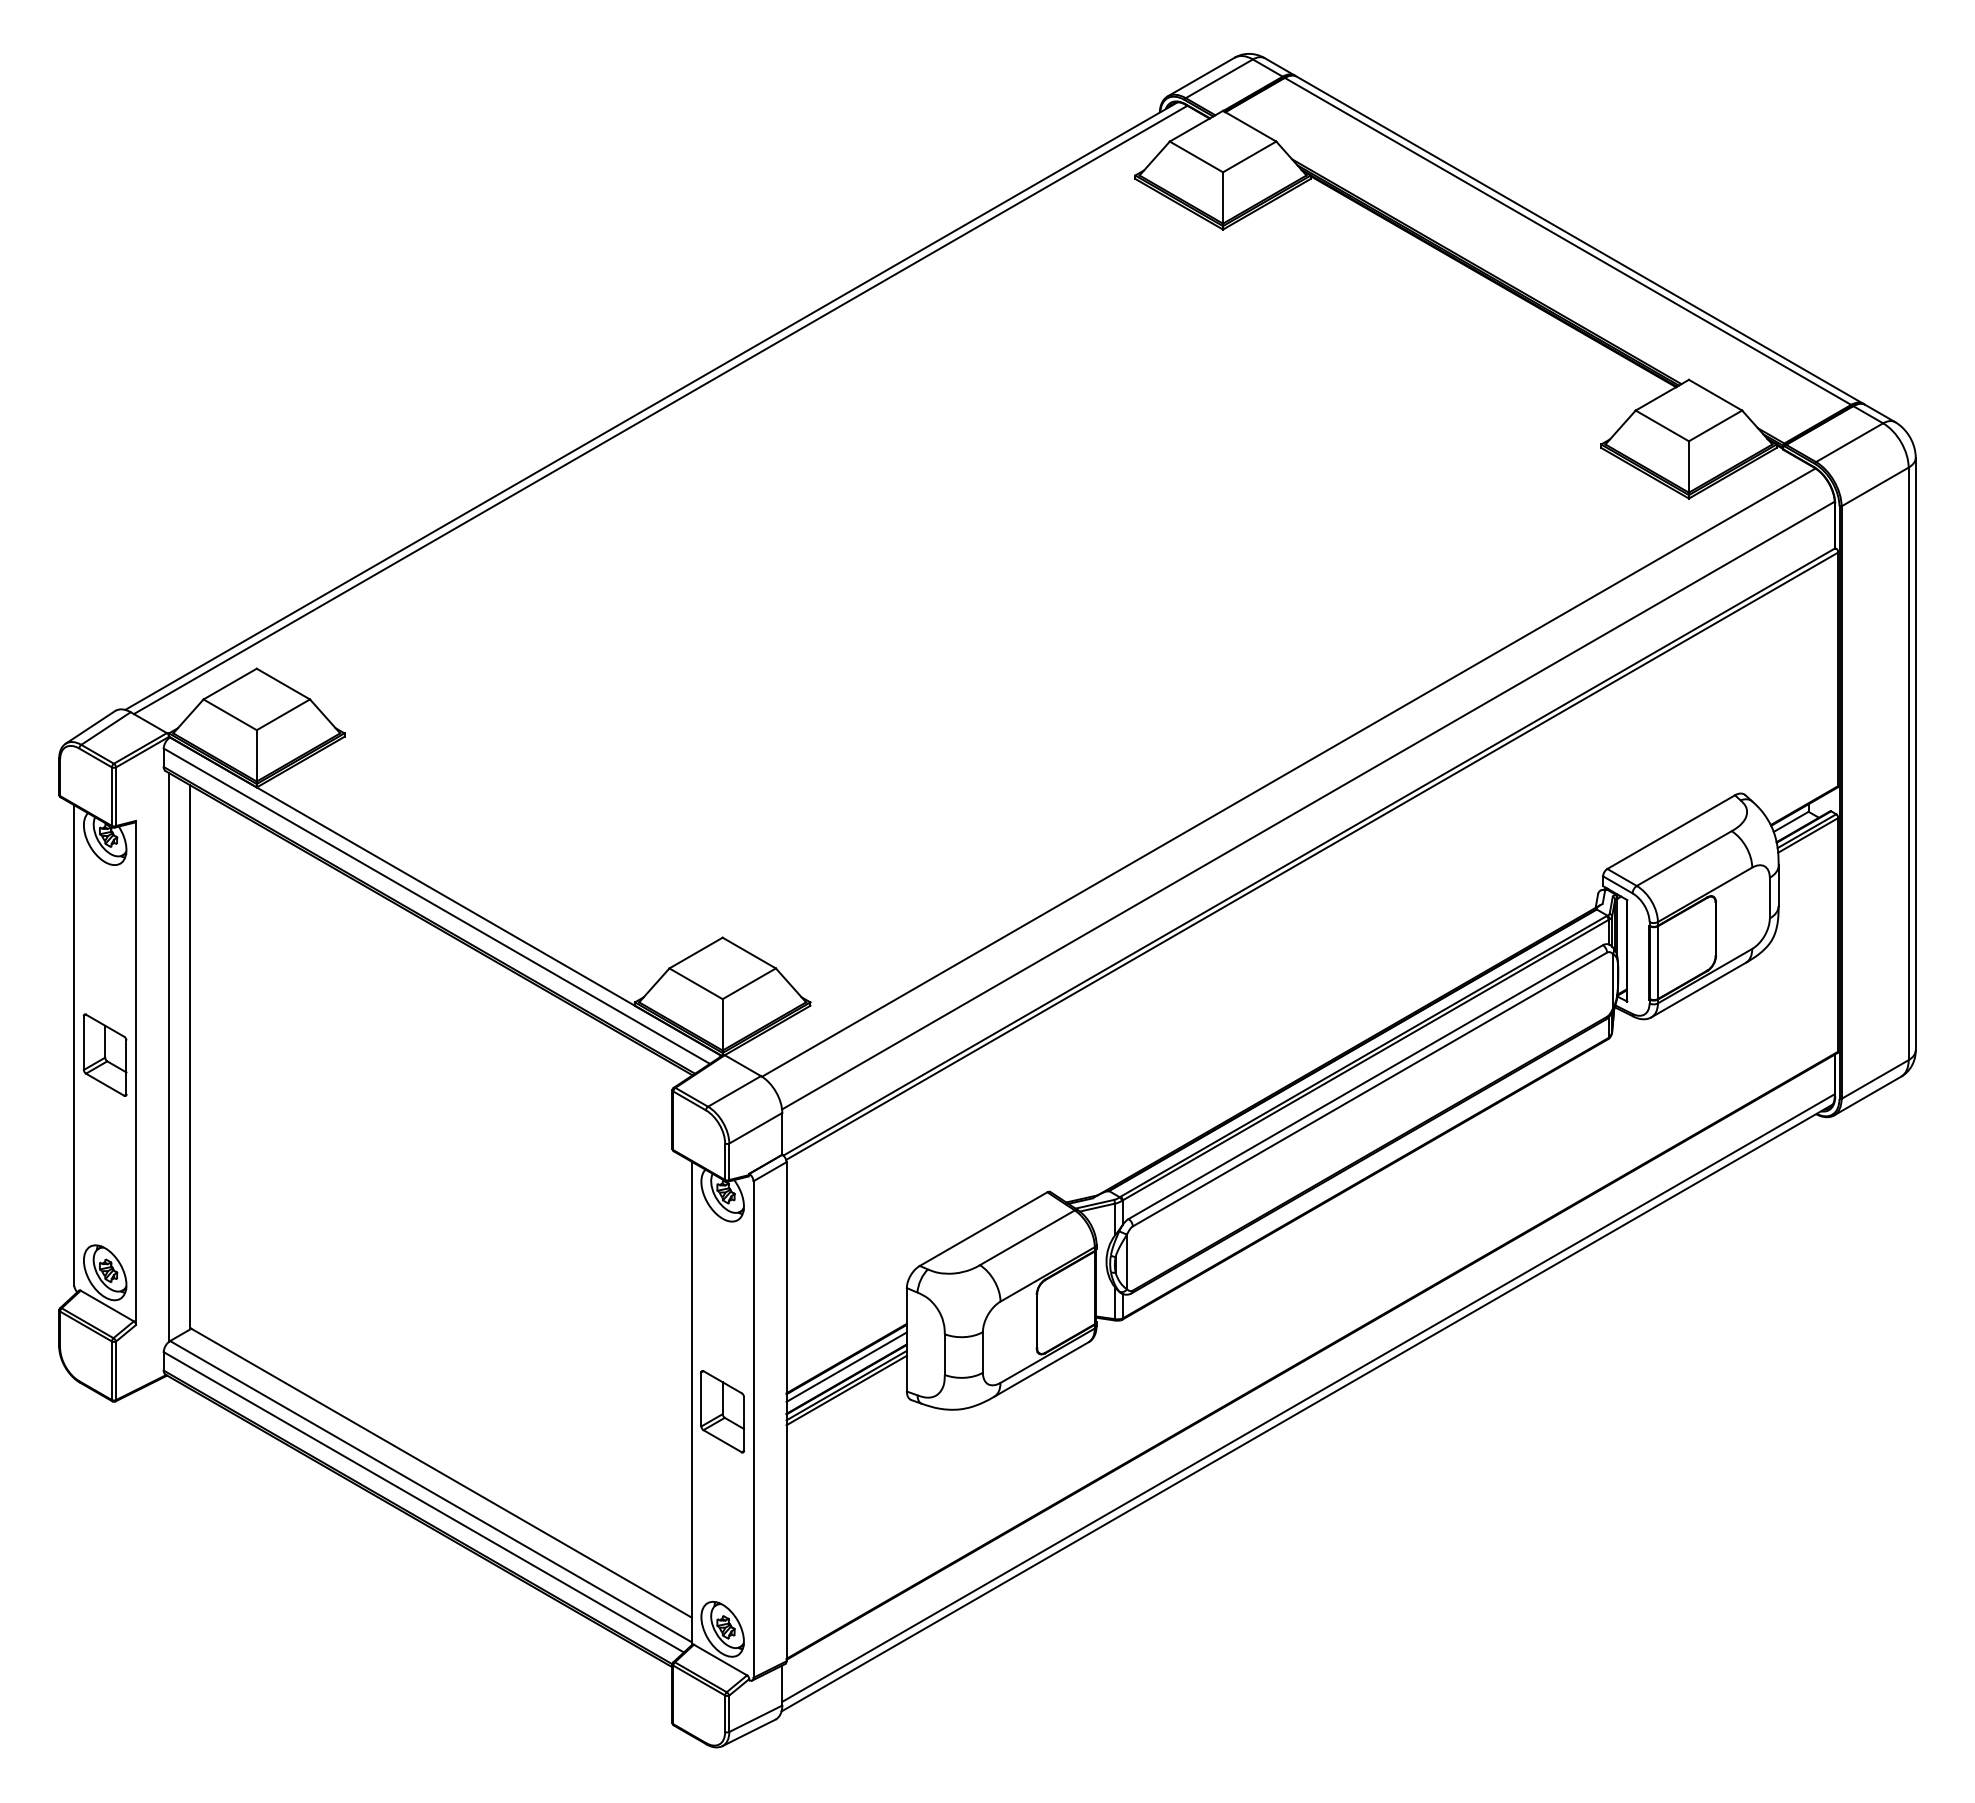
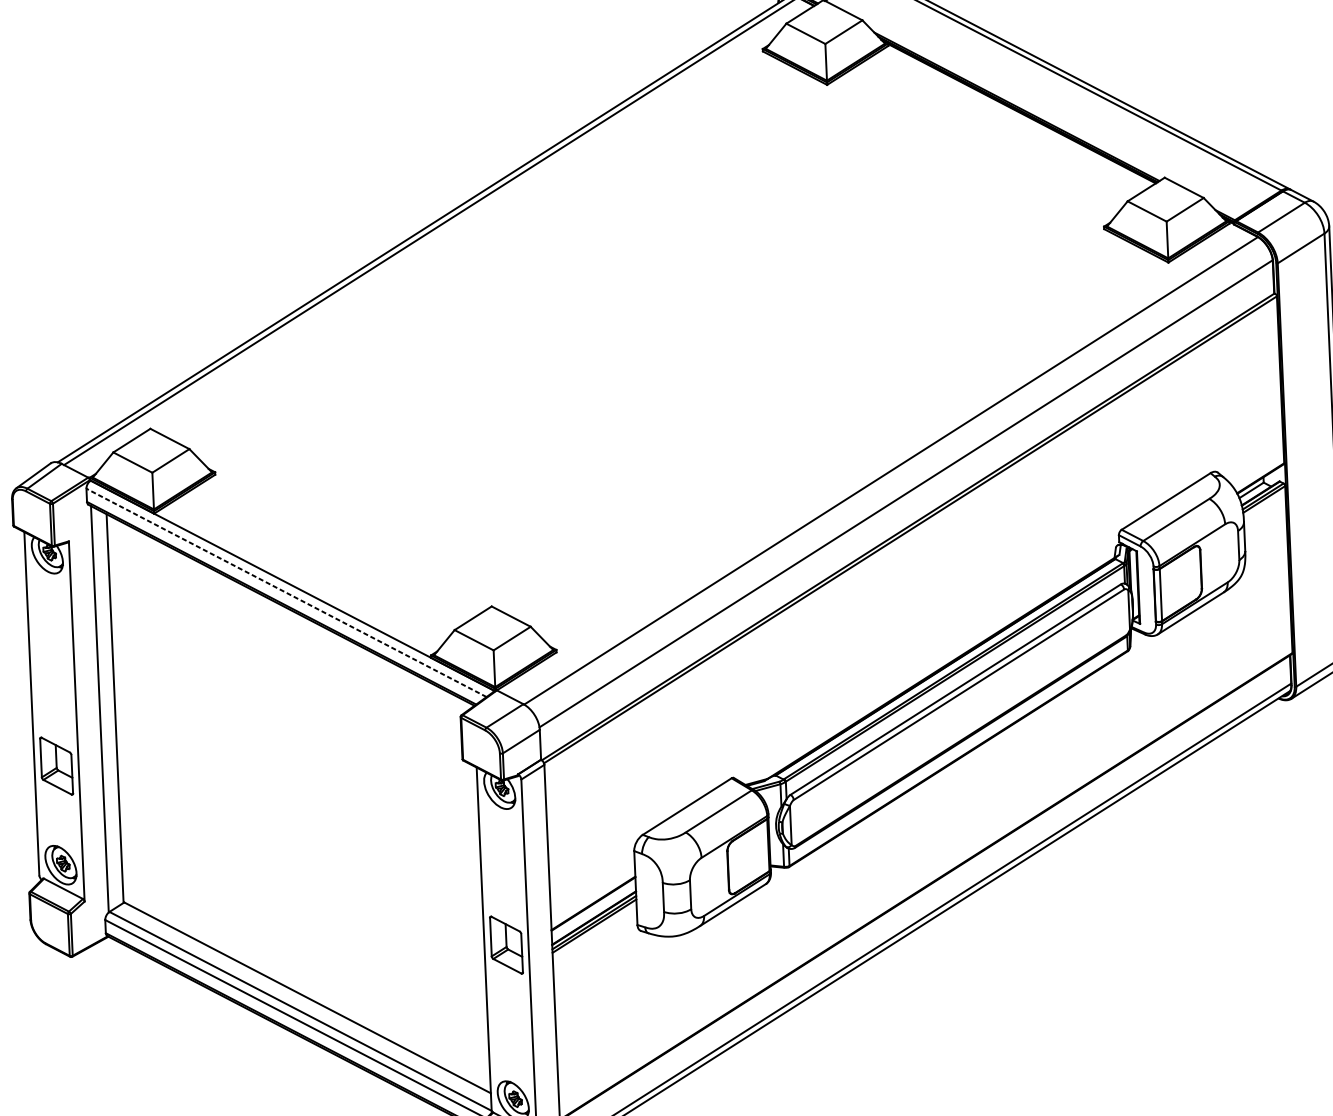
line: (436, 905) -> (286, 592), solid -> dashed
part: (104, 1054) -> (56, 765), moved
line: (846, 1366) -> (593, 909), removed

